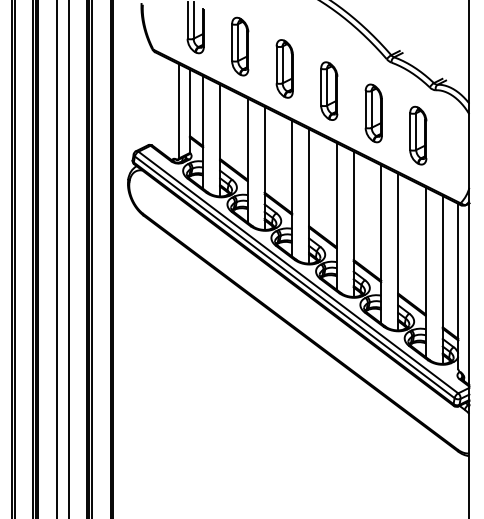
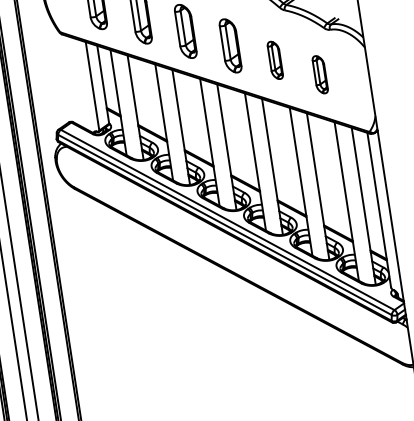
part: (373, 113) -> (275, 60), size x0.7
part: (418, 135) -> (320, 74), size x0.7

